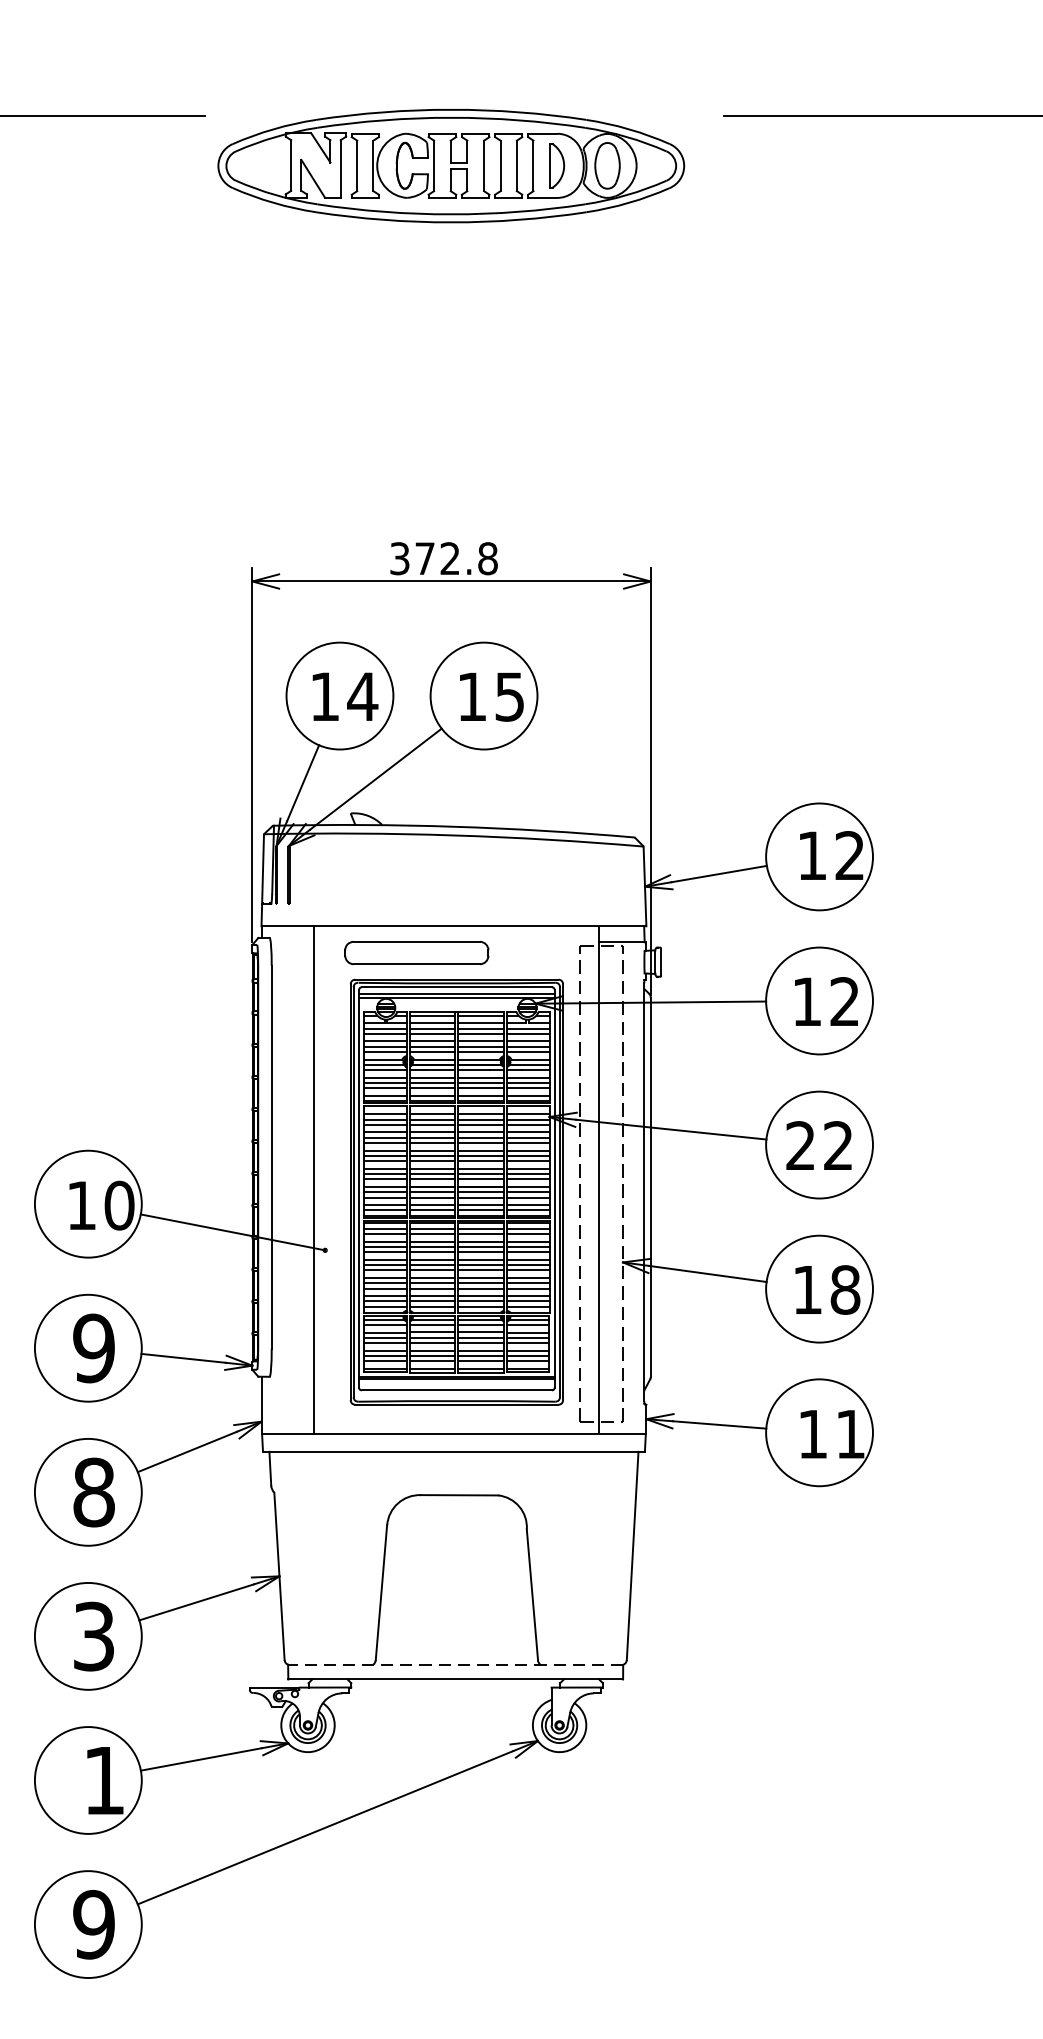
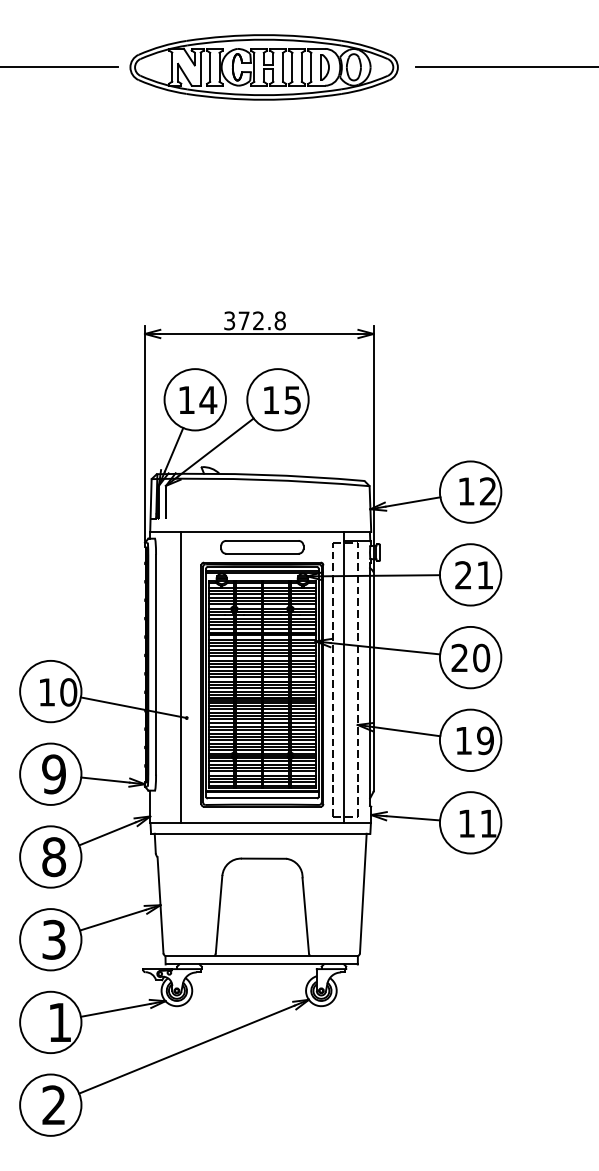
part: (450, 166) -> (263, 67), moved
part: (417, 953) -> (262, 547), moved
text: (824, 1002) -> (473, 575), 12 -> 21
text: (838, 1144) -> (481, 657), 22 -> 20
text: (845, 1289) -> (485, 740), 18 -> 19
line: (455, 1665) -> (261, 956), dashed -> solid
text: (93, 1925) -> (53, 1105), 9 -> 2

